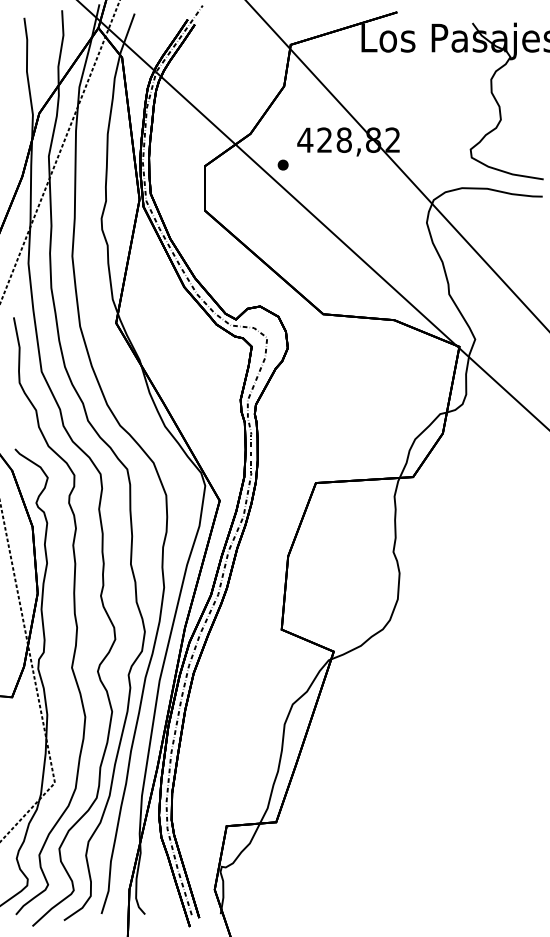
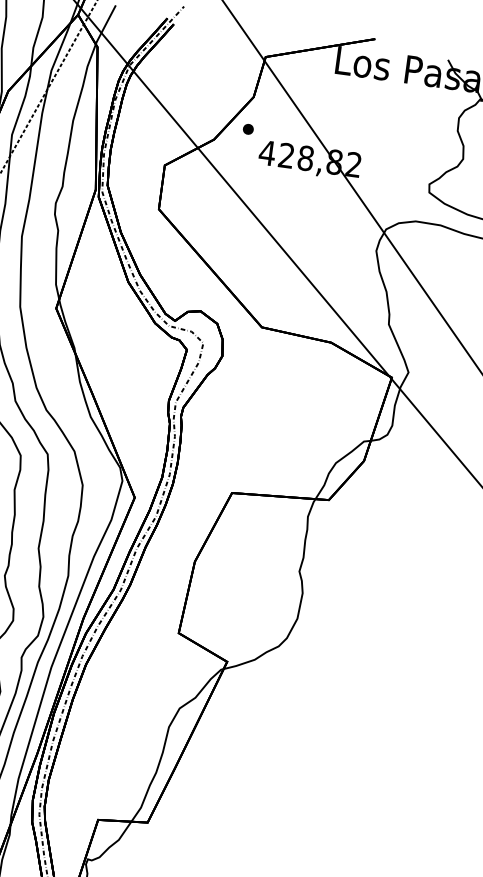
part: (282, 164) -> (247, 128), moved

